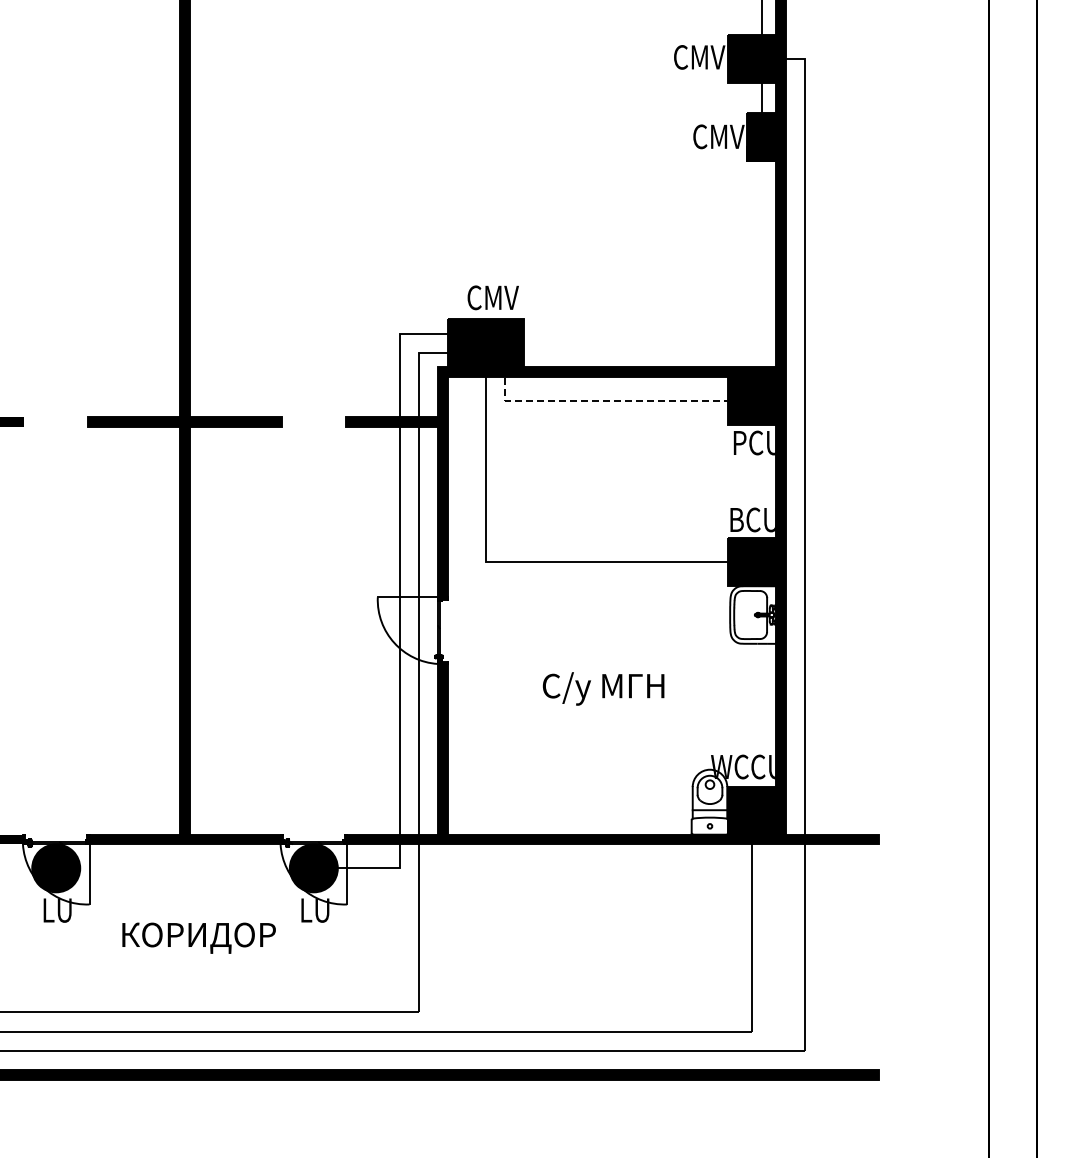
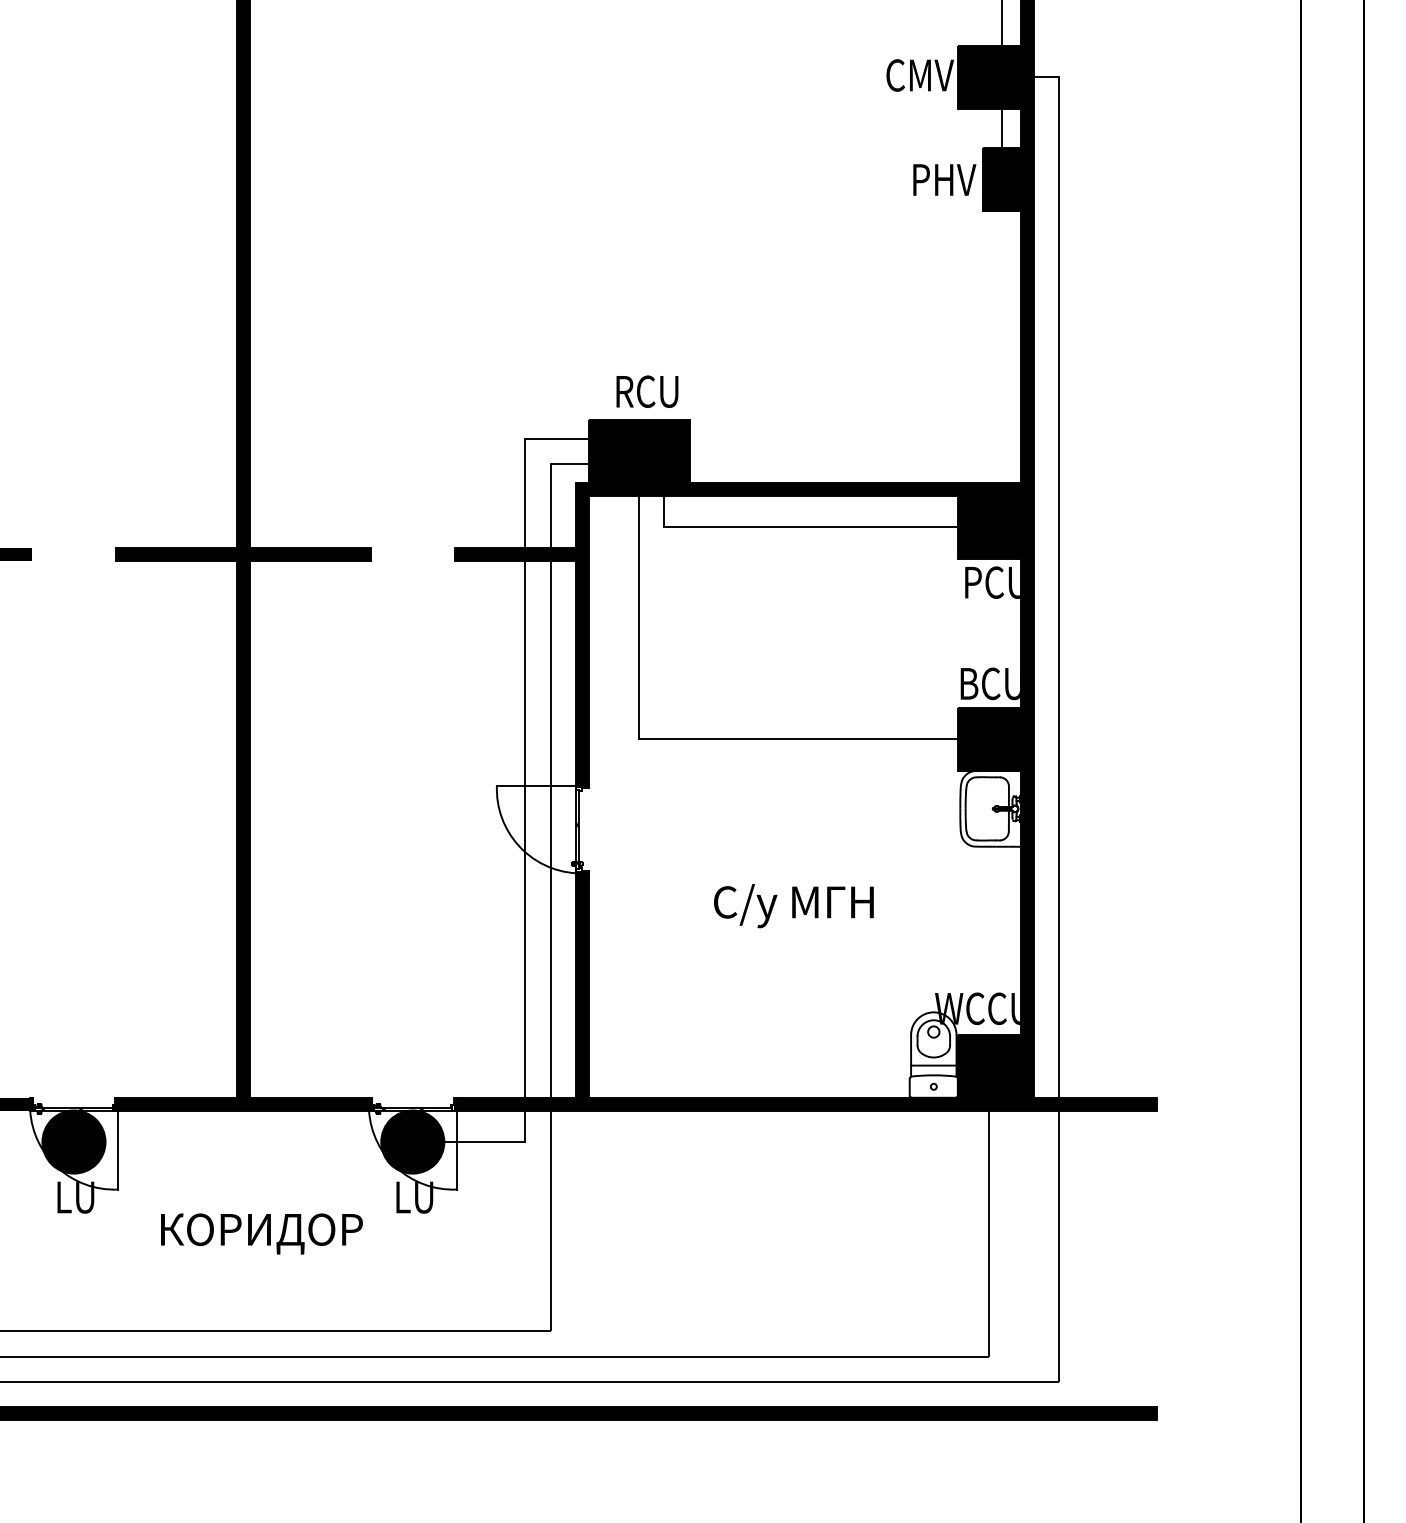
text: (718, 136) -> (944, 179), CMV -> РНV
text: (492, 297) -> (647, 391), CMV -> RCU
line: (599, 401) -> (788, 528), dashed -> solid

